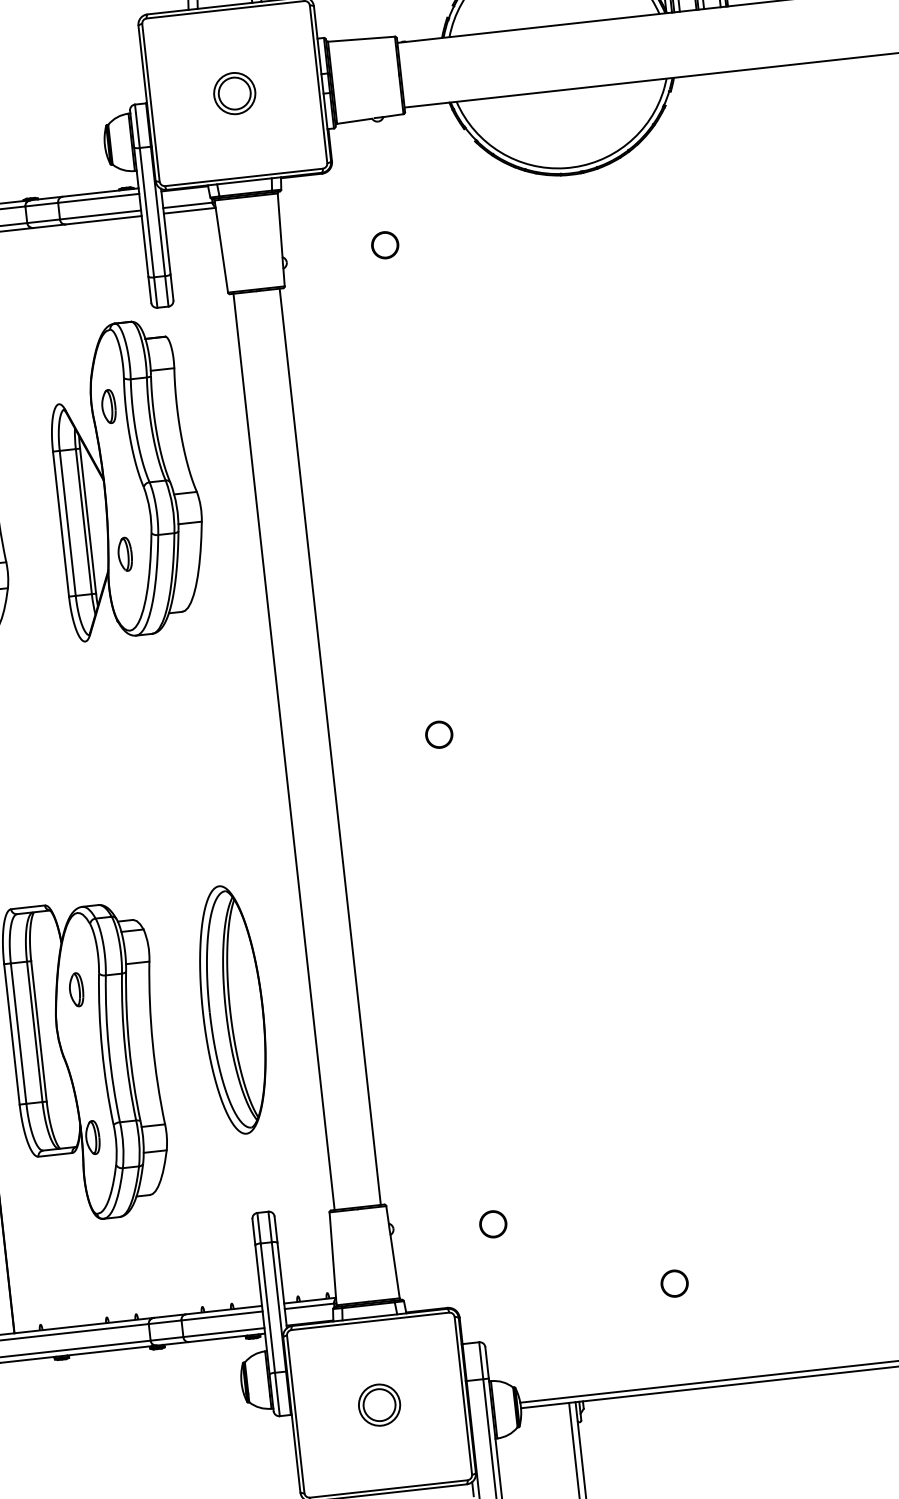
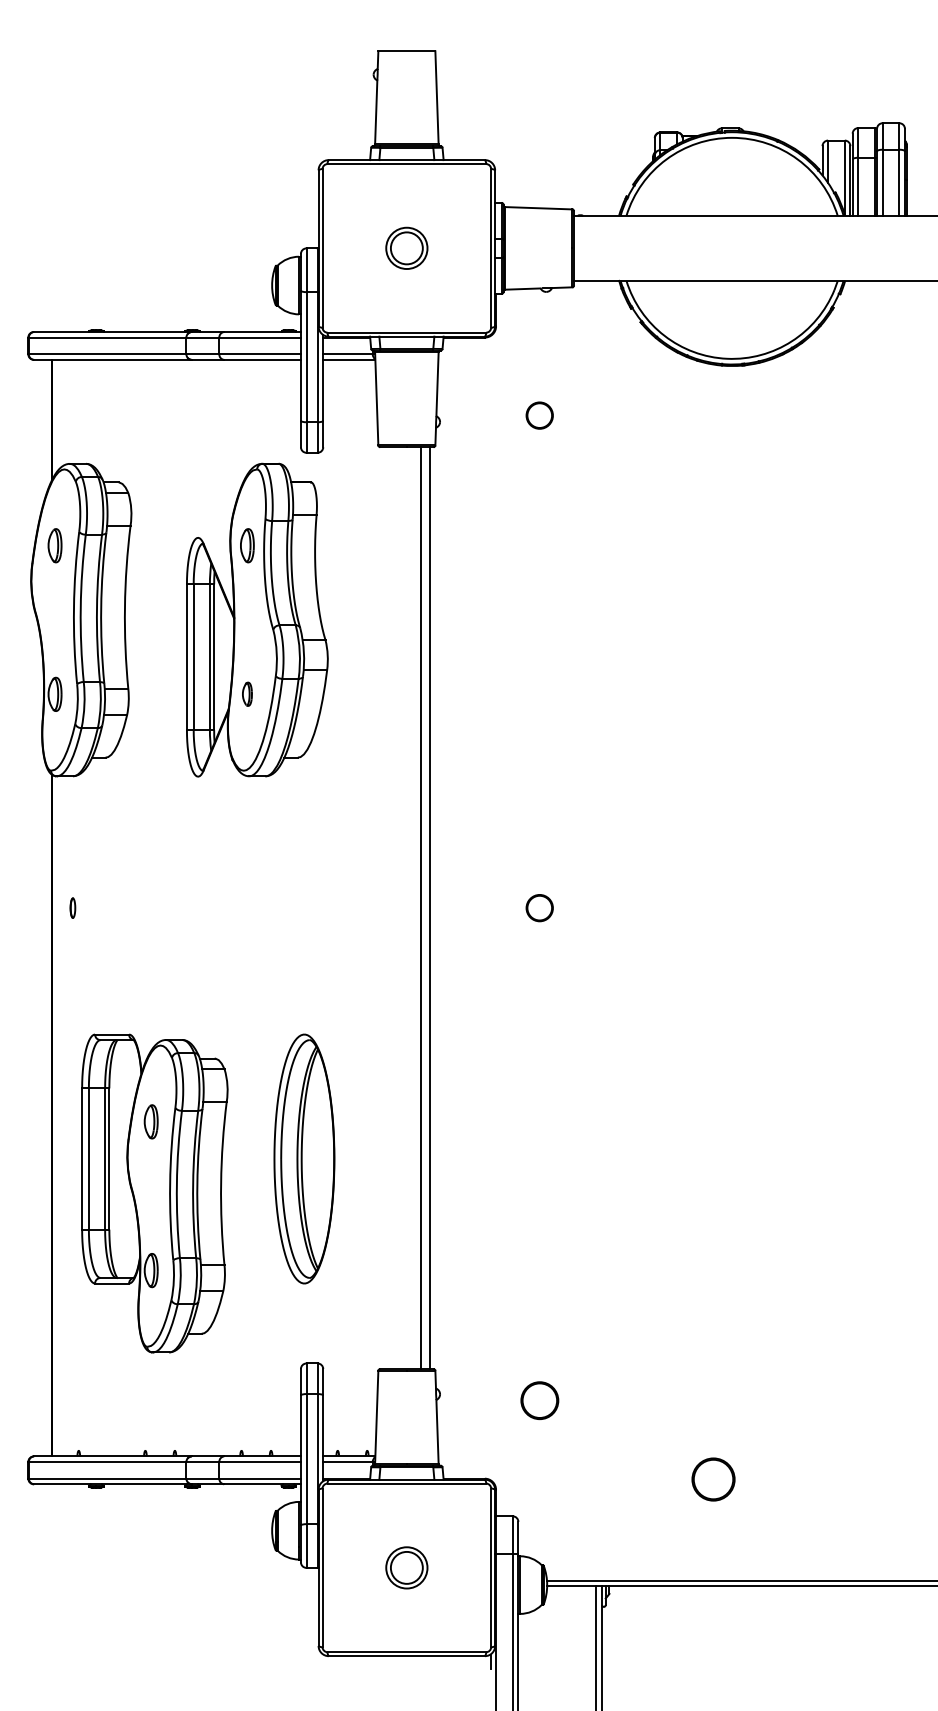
part: (125, 553) -> (247, 693), size x0.7
line: (283, 752) -> (420, 908), moved
circle: (493, 1224) -> (539, 1400), size x1.4
circle: (674, 1283) -> (713, 1479), size x1.6

